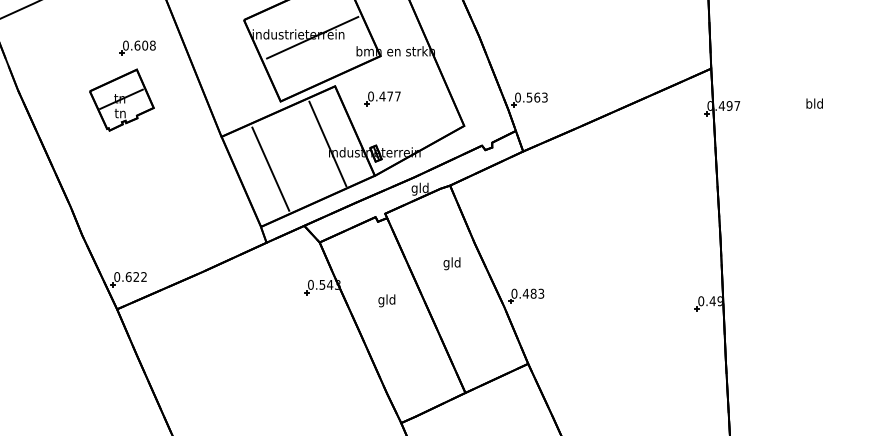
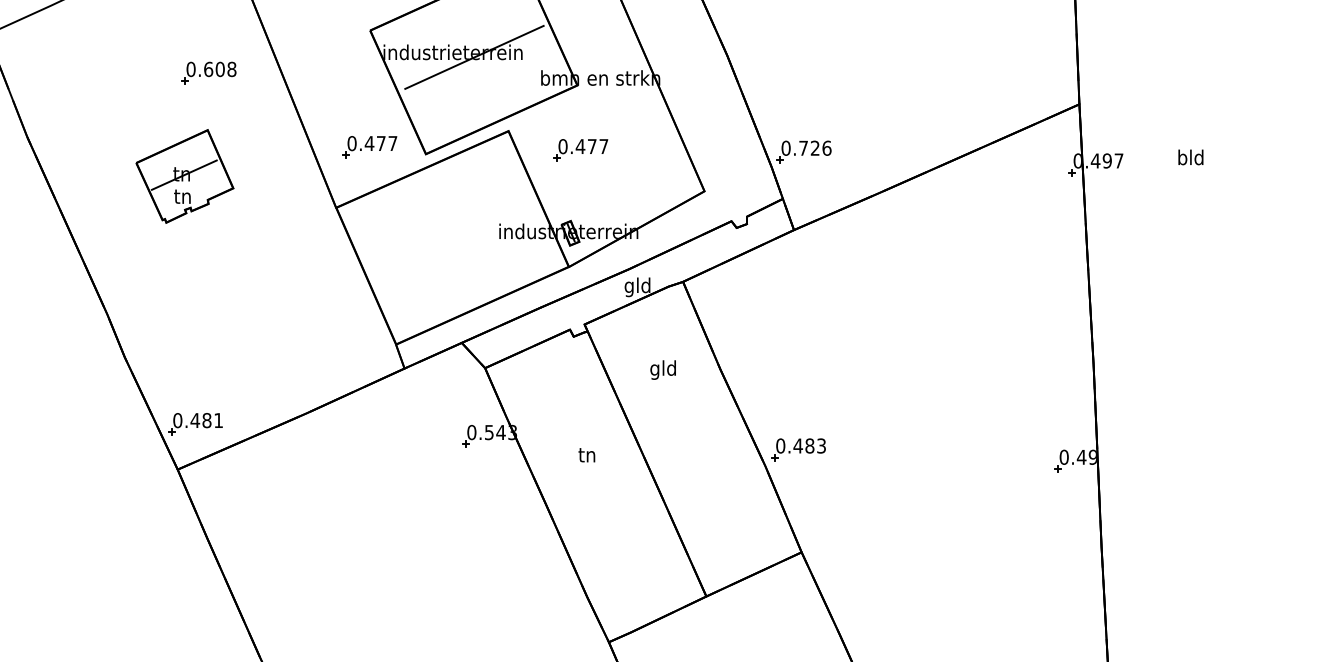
part: (243, 96) -> (369, 146), added
text: (536, 97) -> (814, 148), 0.563 -> 0.726
part: (121, 99) -> (184, 175), moved
text: (814, 103) -> (1190, 157), moved
line: (327, 143) -> (496, 217), removed
line: (270, 168) -> (410, 255), removed
text: (451, 263) -> (662, 369), moved
text: (135, 276) -> (205, 419), 0.622 -> 0.481
text: (386, 300) -> (586, 456), gld -> tn

